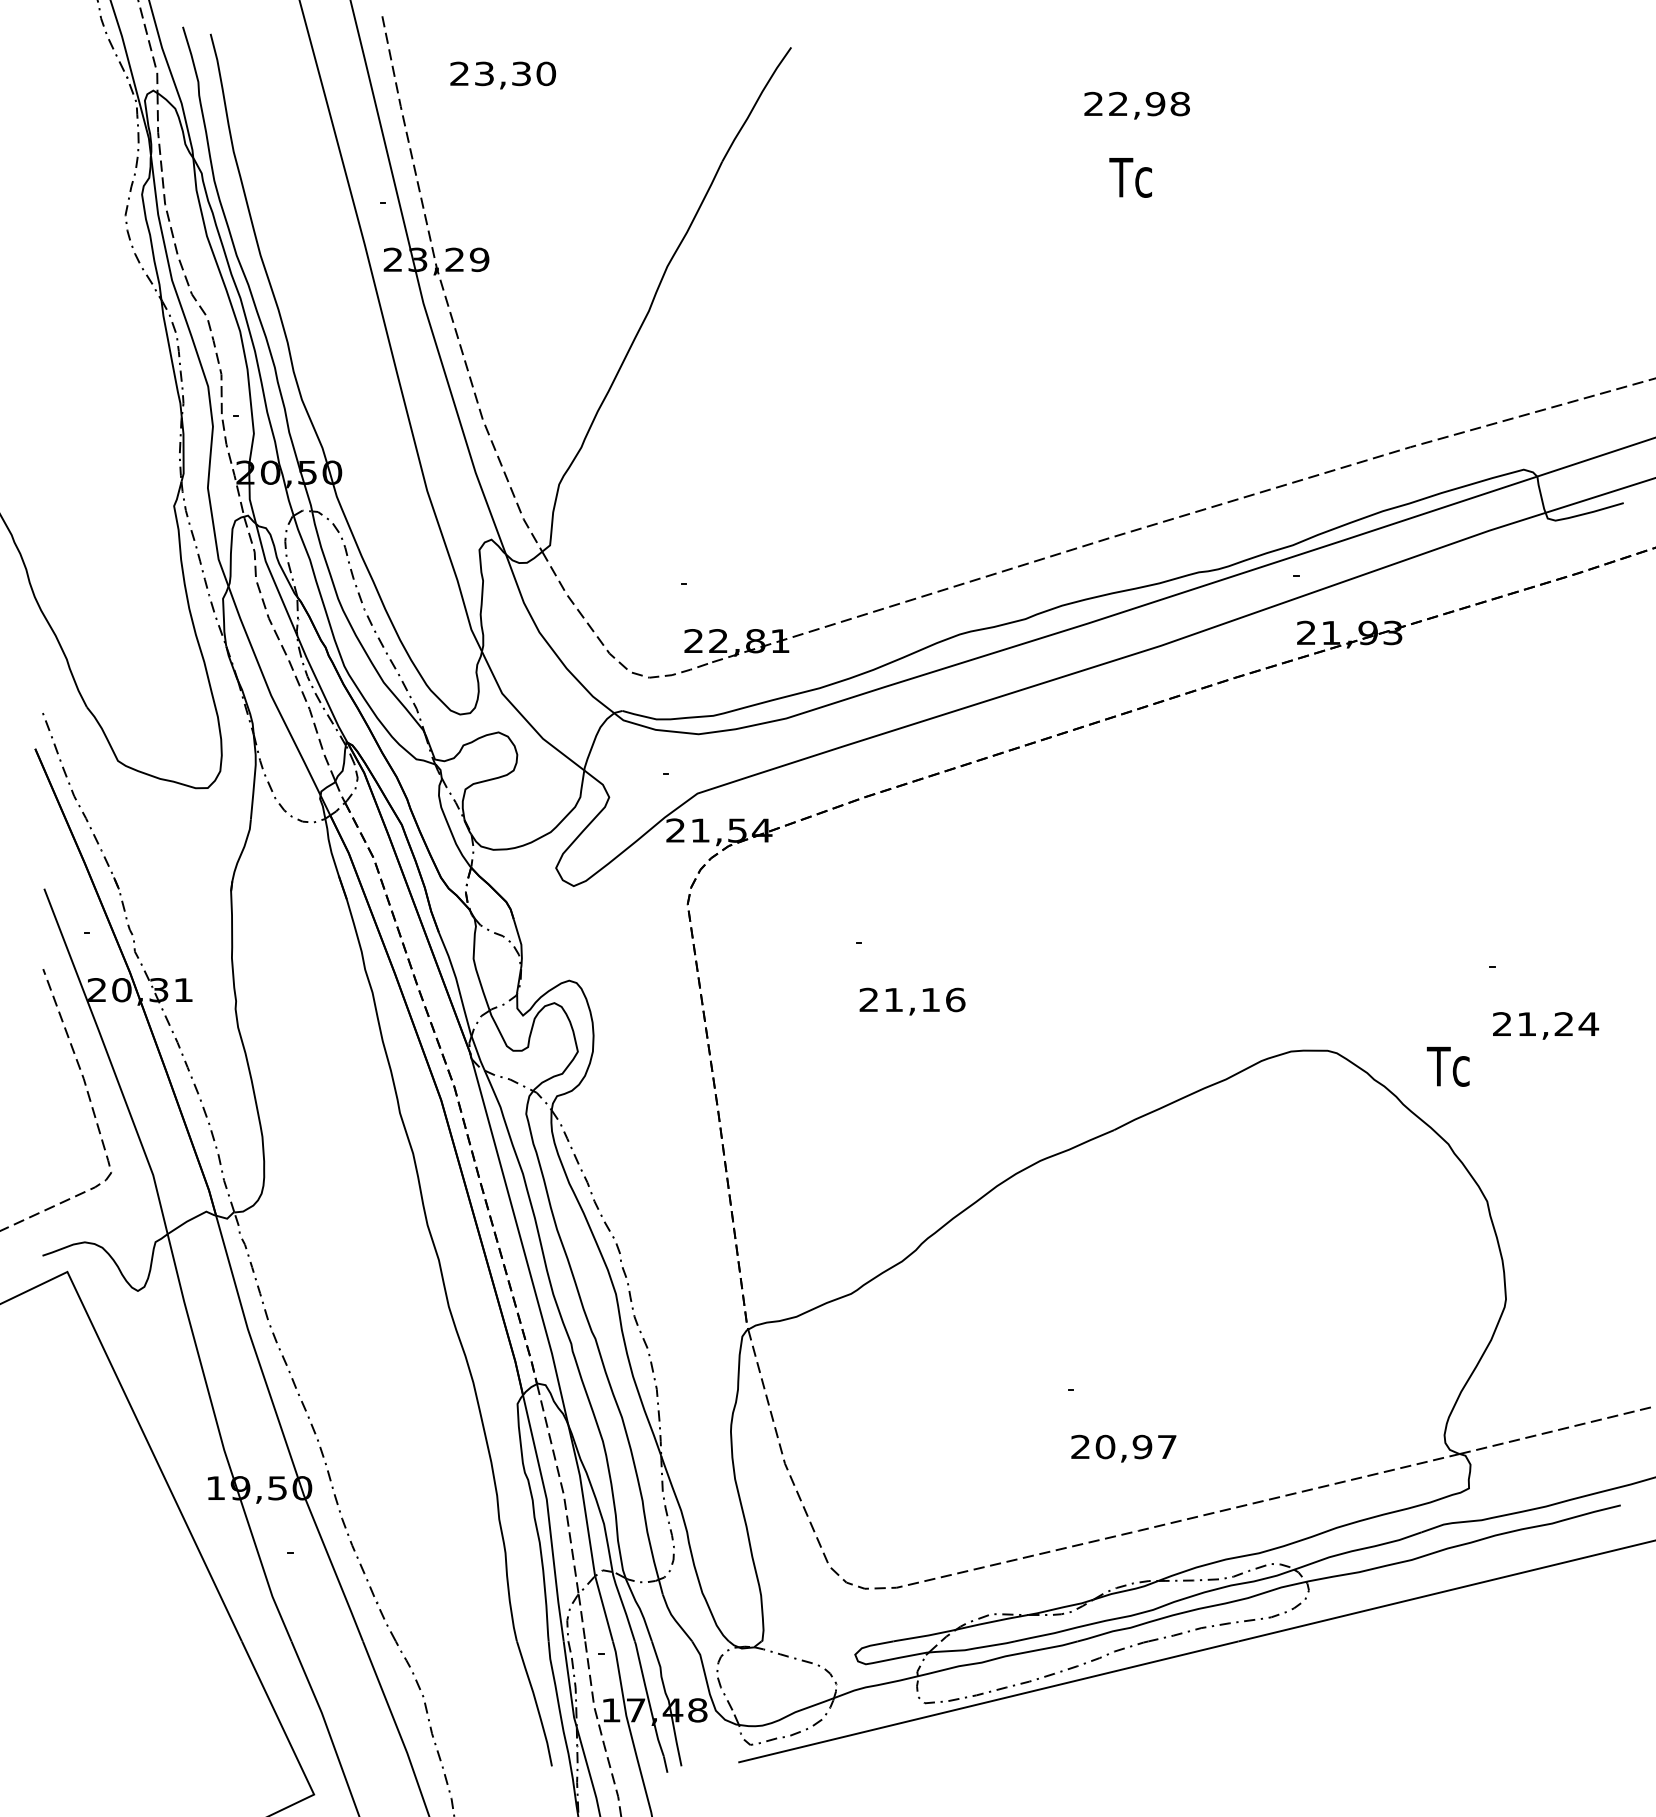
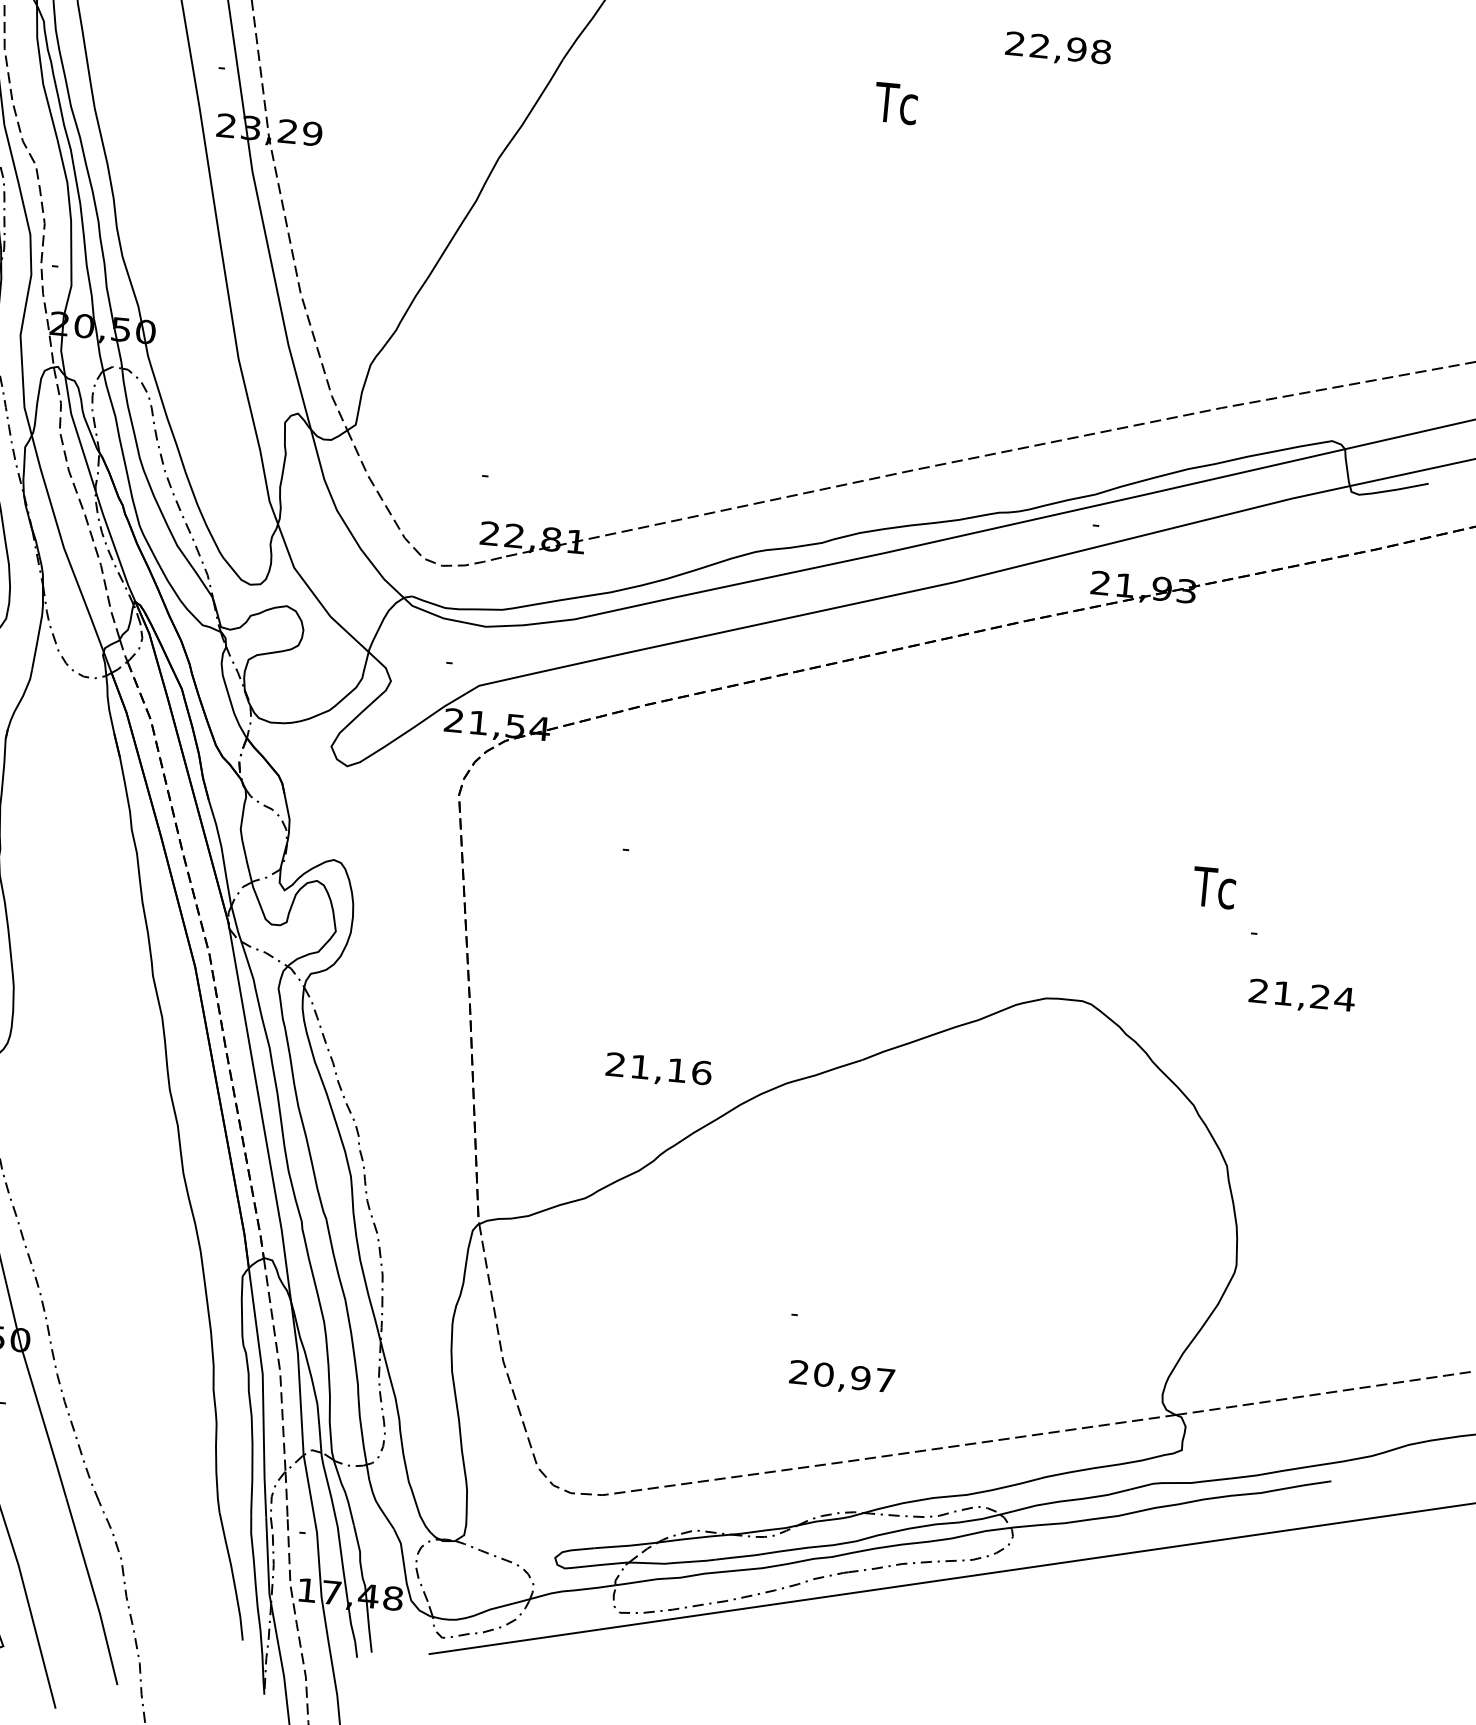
text: (1136, 105) -> (1057, 49), moved
text: (1130, 177) -> (895, 103), moved
text: (912, 1001) -> (658, 1070), moved
text: (1448, 1066) -> (1214, 887), moved

